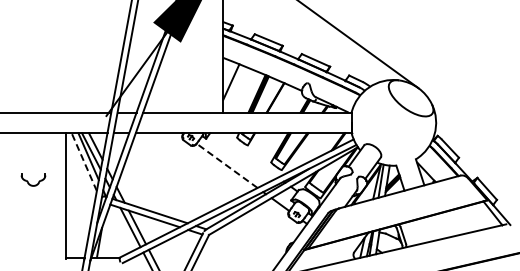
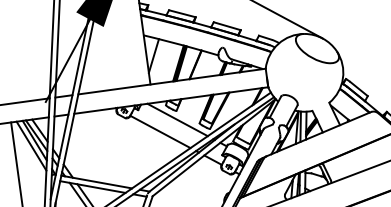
line: (247, 155) -> (177, 120), added
line: (84, 162) -> (31, 146), dashed -> solid
line: (227, 165) -> (160, 131), dashed -> solid

